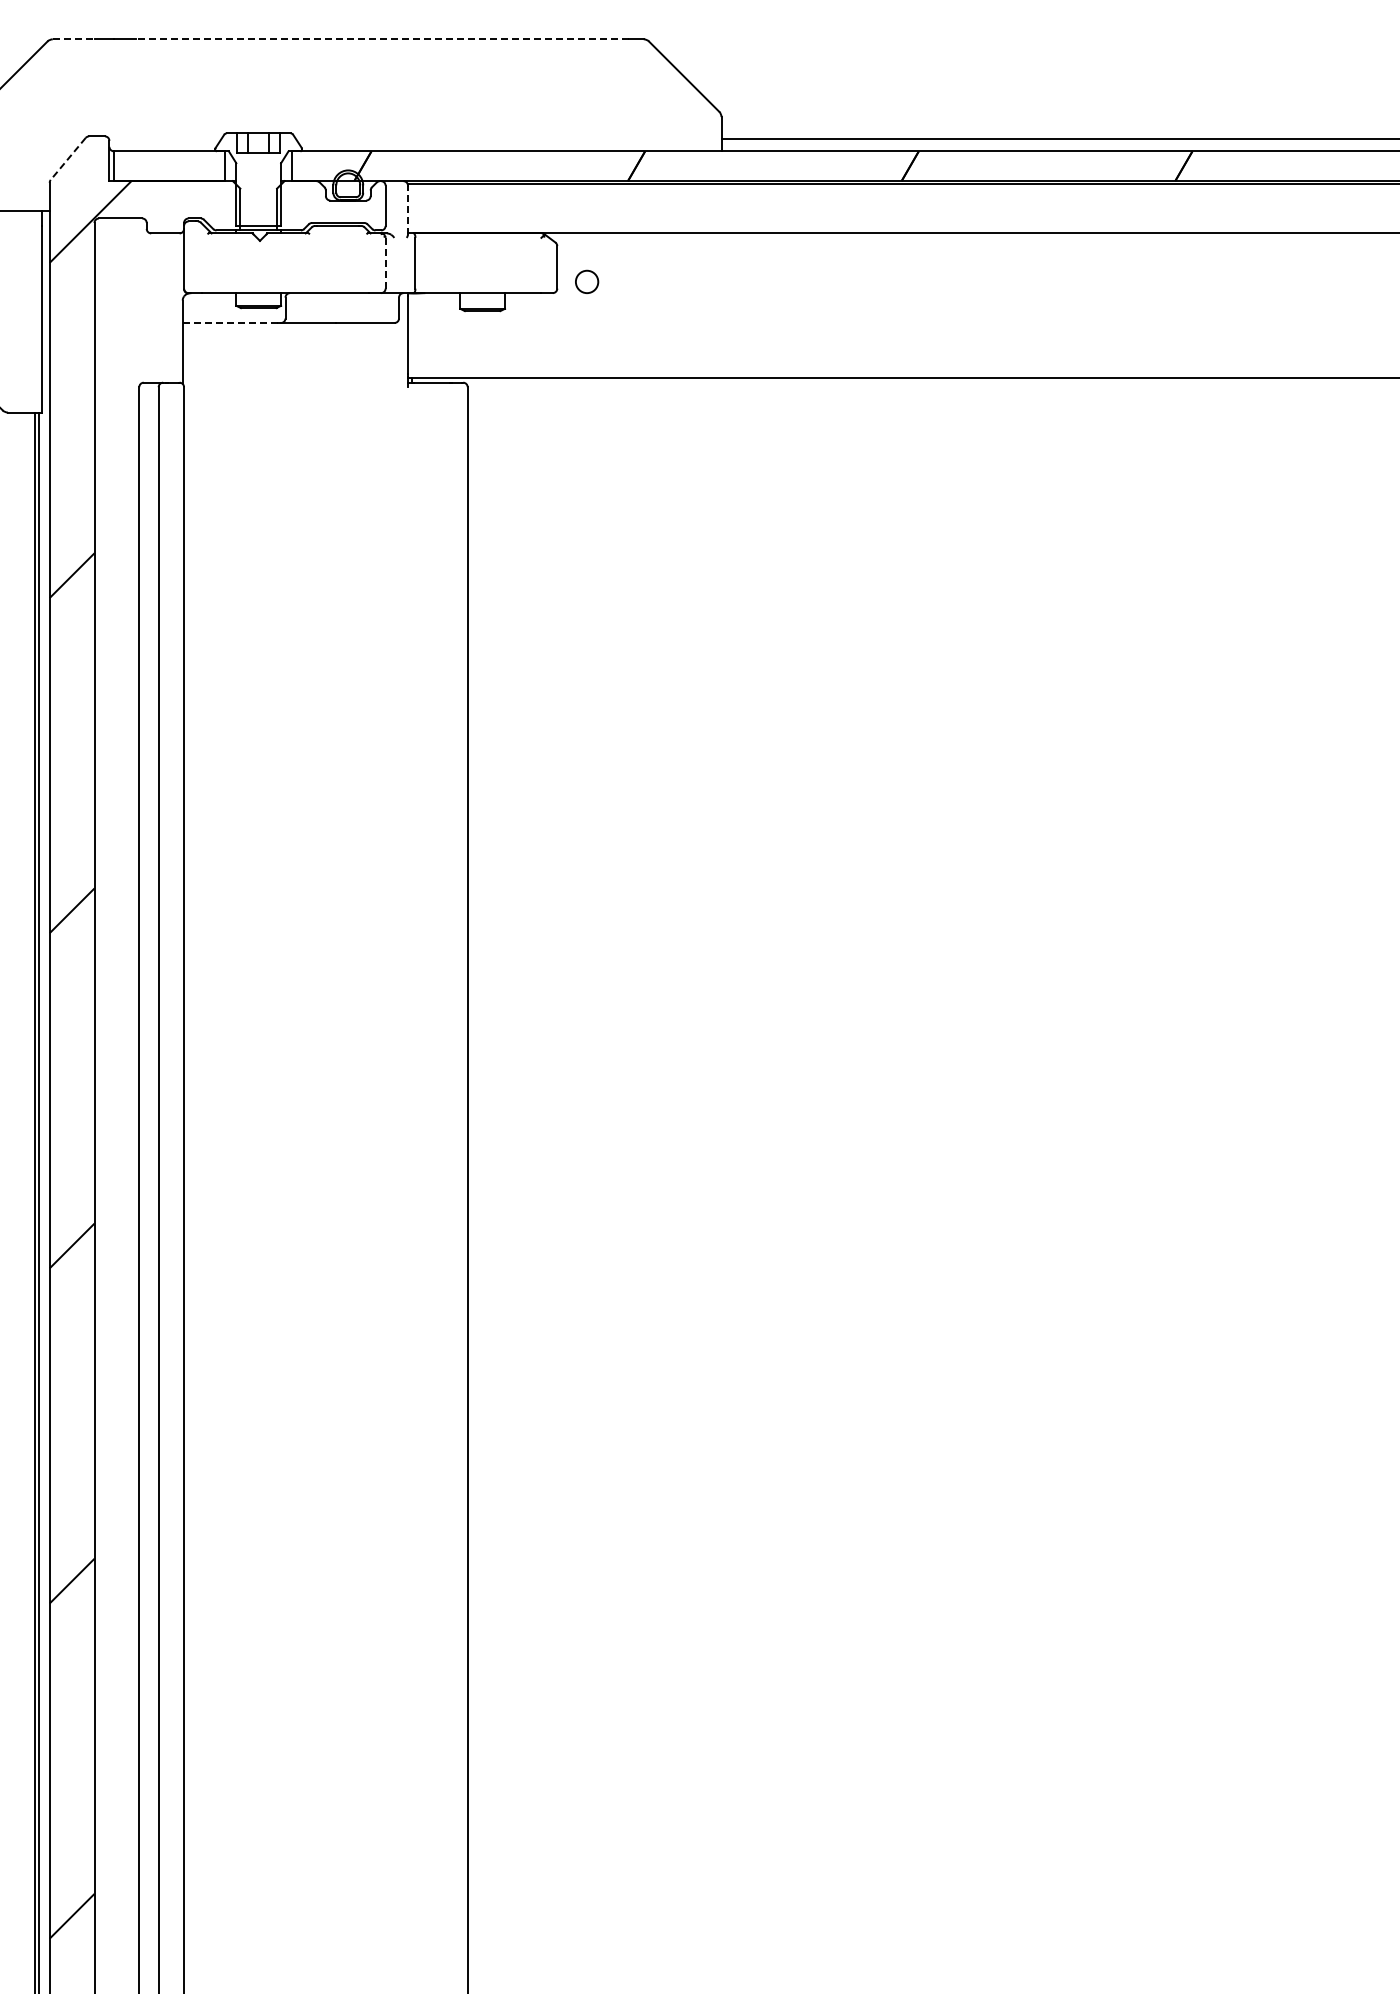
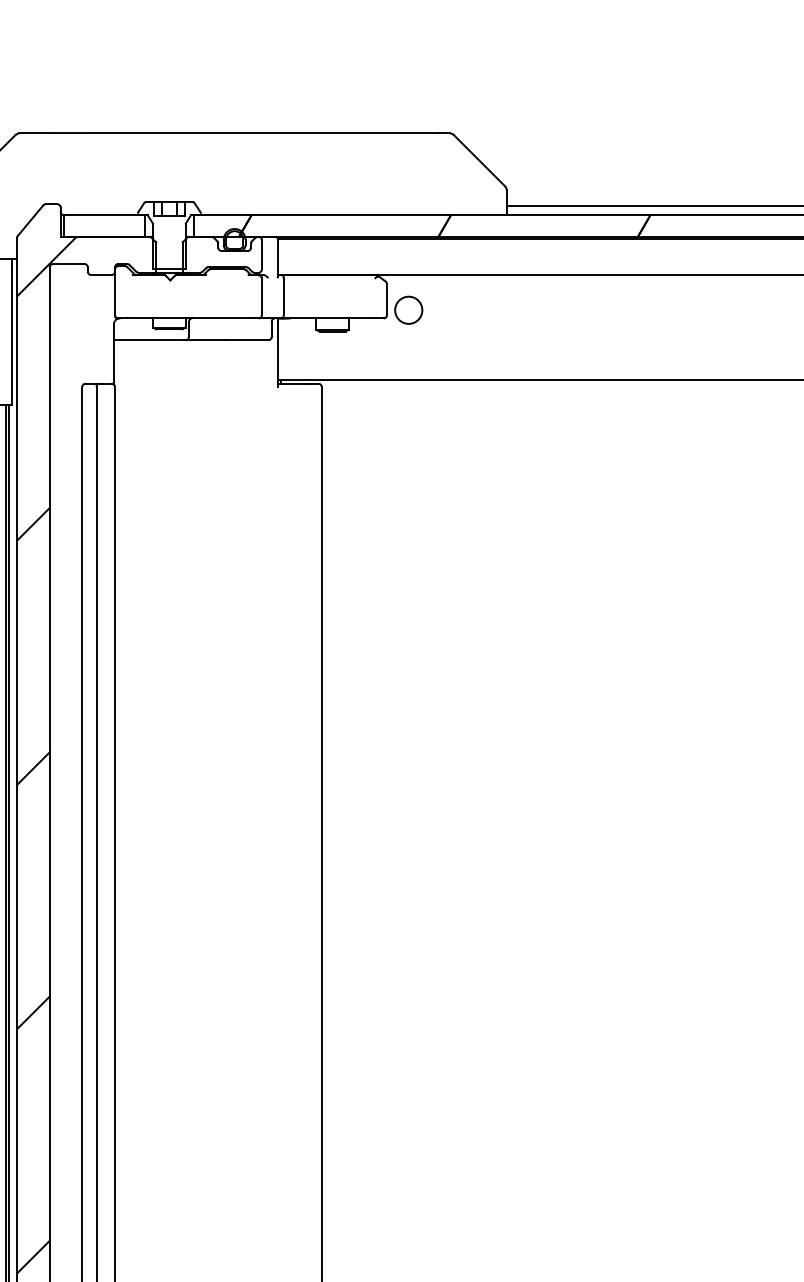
line: (73, 39) -> (34, 133), dashed -> solid
line: (382, 39) -> (259, 133), dashed -> solid
line: (67, 159) -> (30, 221), dashed -> solid
line: (408, 210) -> (278, 258), dashed -> solid
line: (385, 262) -> (261, 296), dashed -> solid
circle: (586, 281) -> (408, 309), size x1.67
line: (230, 323) -> (148, 340), dashed -> solid

